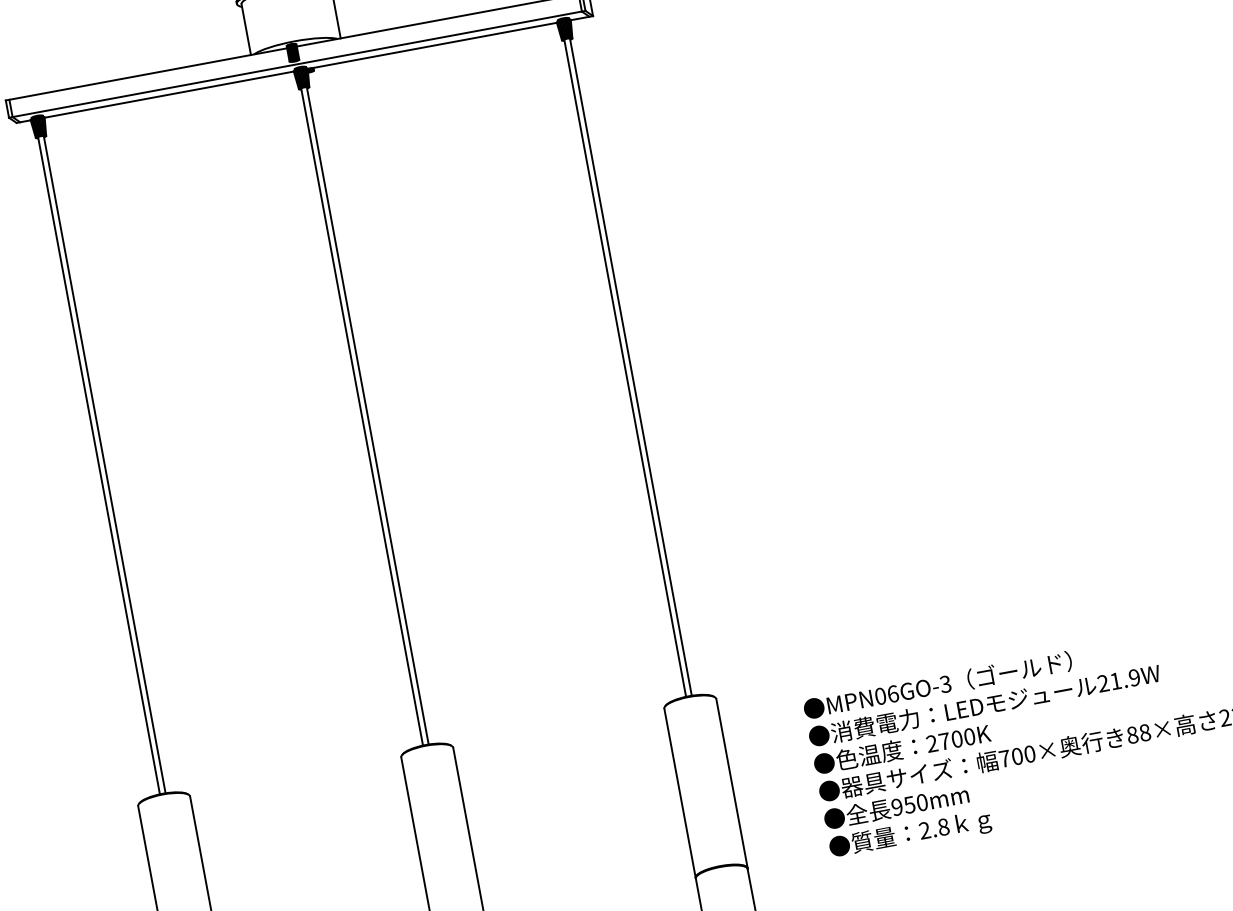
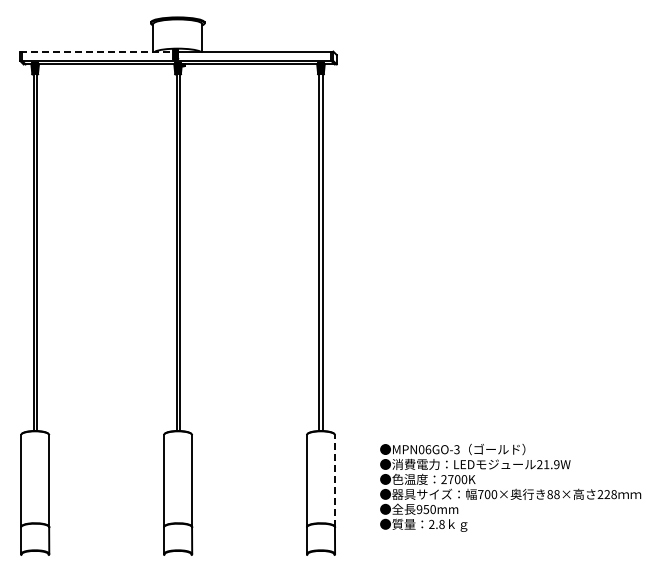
line: (148, 73) -> (97, 51), solid -> dashed
line: (732, 784) -> (335, 481), solid -> dashed

